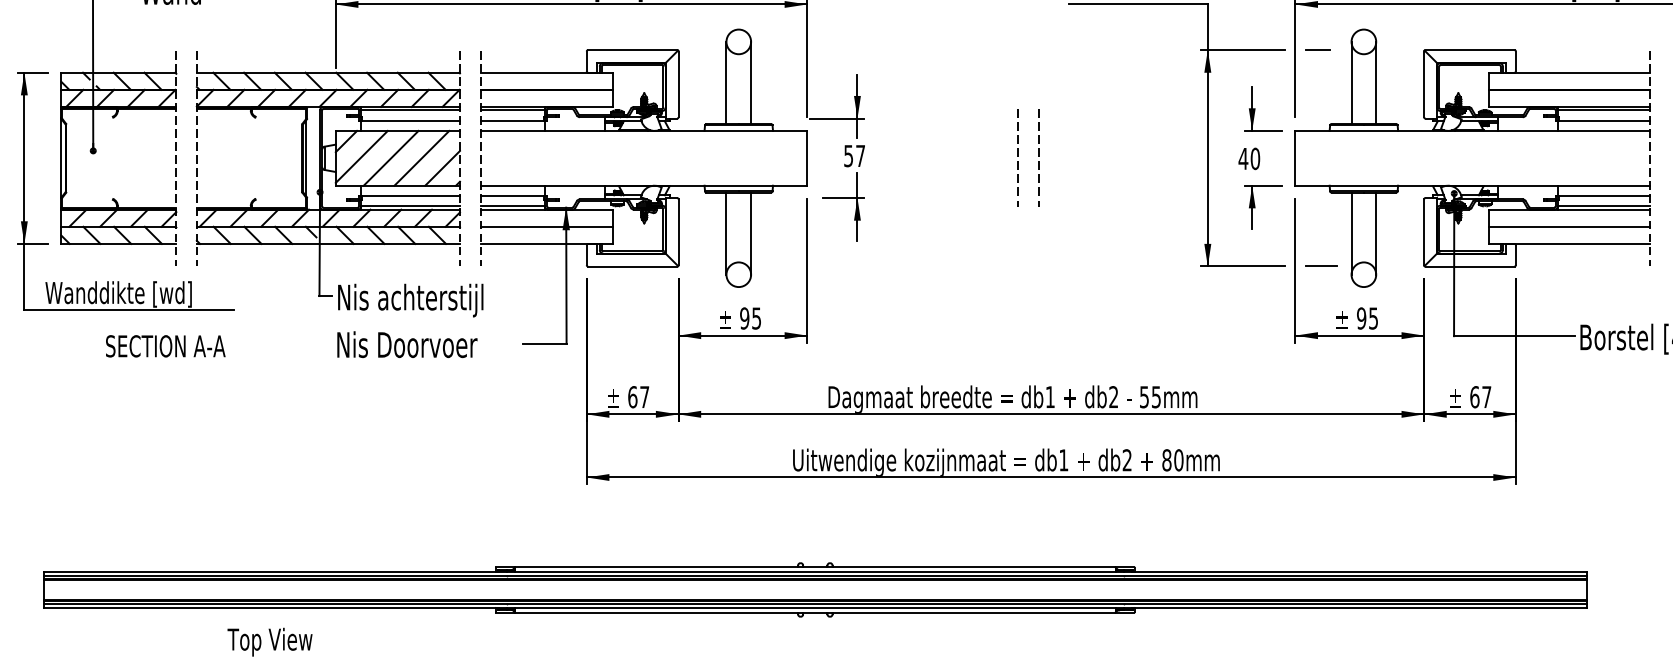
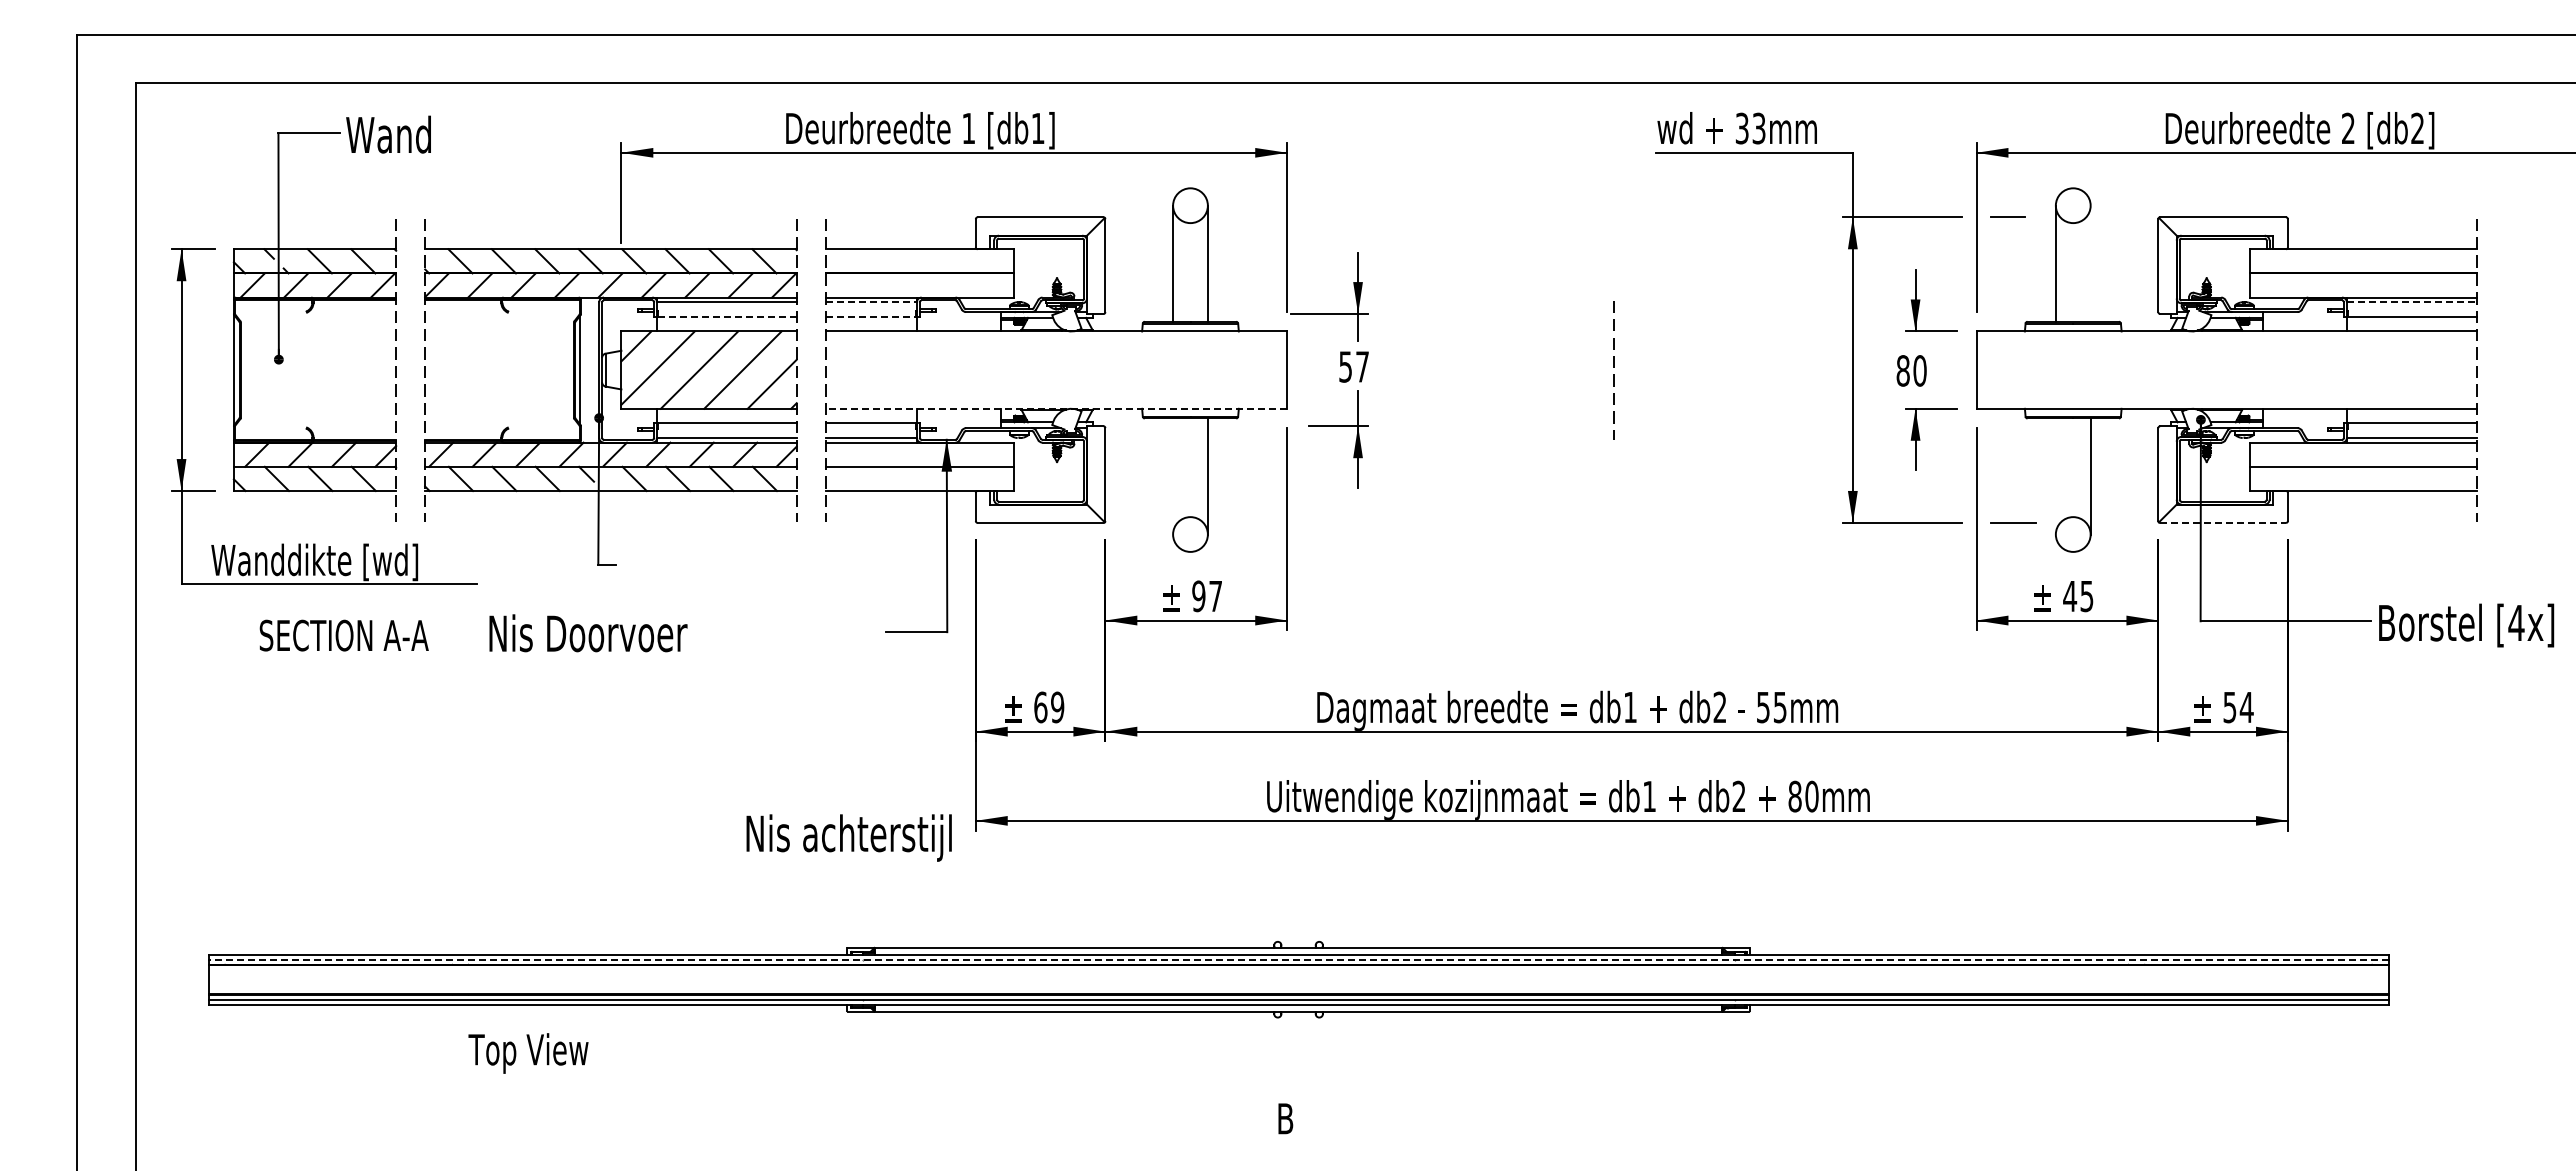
line: (1376, 82) -> (2090, 263), removed
line: (512, 110) -> (871, 302), solid -> dashed
line: (1603, 110) -> (2411, 302), solid -> dashed
line: (411, 120) -> (728, 316), solid -> dashed
line: (512, 120) -> (870, 316), solid -> dashed
line: (1017, 156) -> (1584, 367), removed
text: (1243, 158) -> (1903, 370), 40 -> 80
line: (643, 185) -> (1056, 408), solid -> dashed
line: (726, 233) -> (1173, 476), removed
line: (1351, 233) -> (2055, 476), removed
line: (1470, 266) -> (2223, 522), solid -> dashed
text: (410, 300) -> (848, 837), moved
text: (756, 318) -> (1215, 596), 95 -> 97
text: (1361, 318) -> (2070, 596), 95 -> 45
text: (407, 344) -> (588, 633), moved
text: (165, 346) -> (343, 635), moved
text: (644, 397) -> (1057, 707), 67 -> 69
text: (1480, 397) -> (2238, 707), 67 -> 54
line: (815, 575) -> (1298, 959), solid -> dashed

